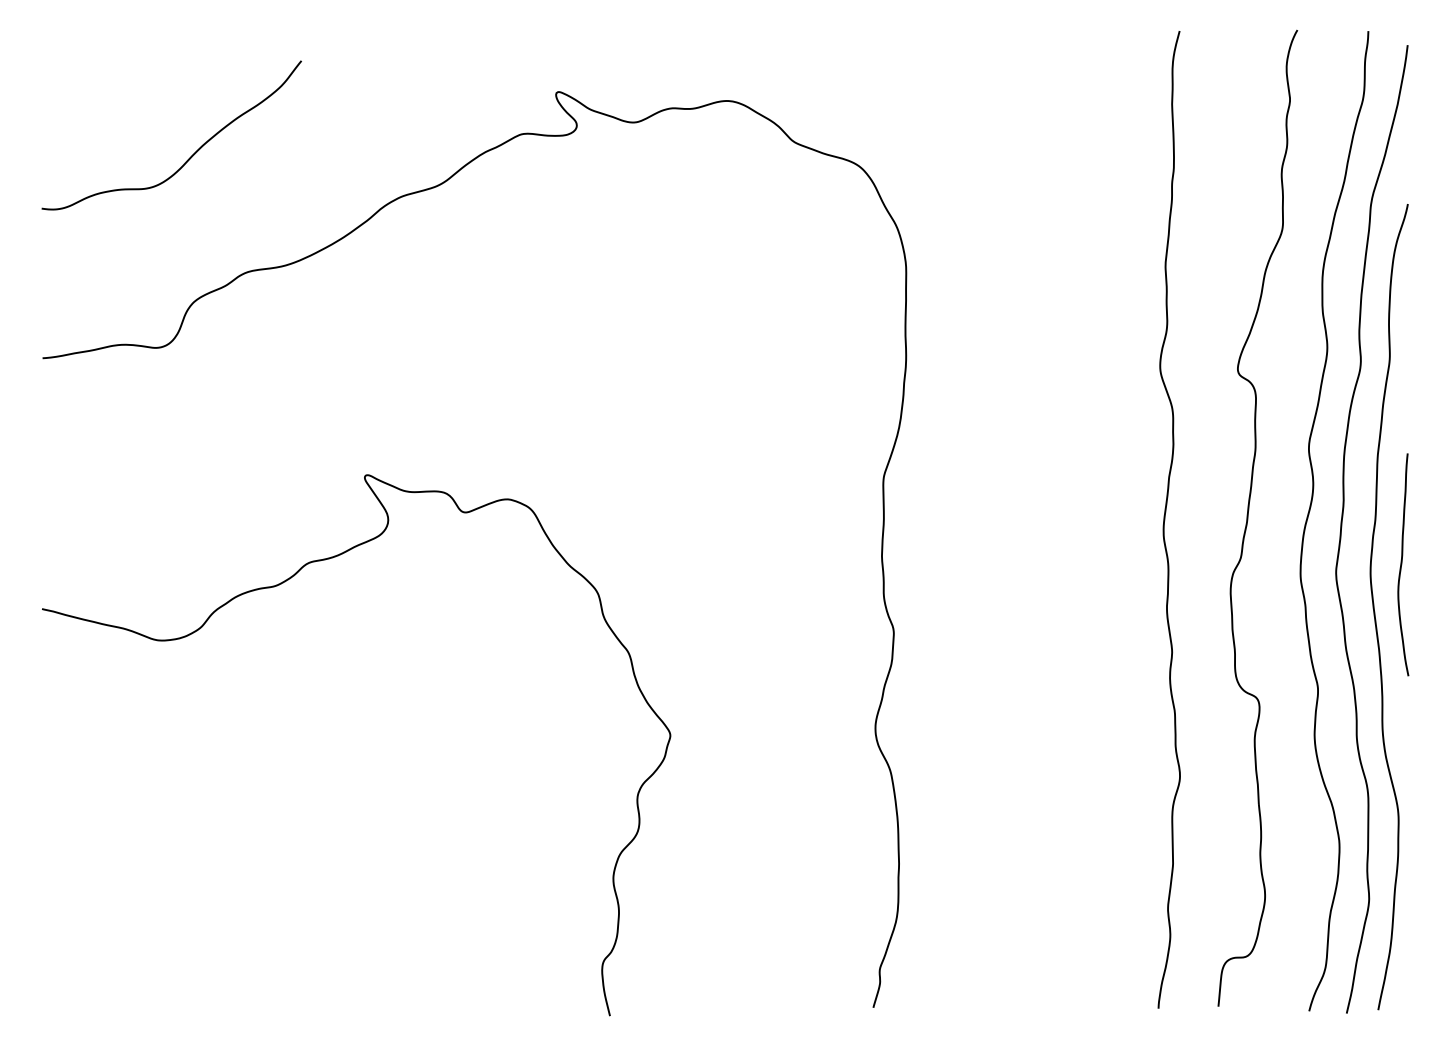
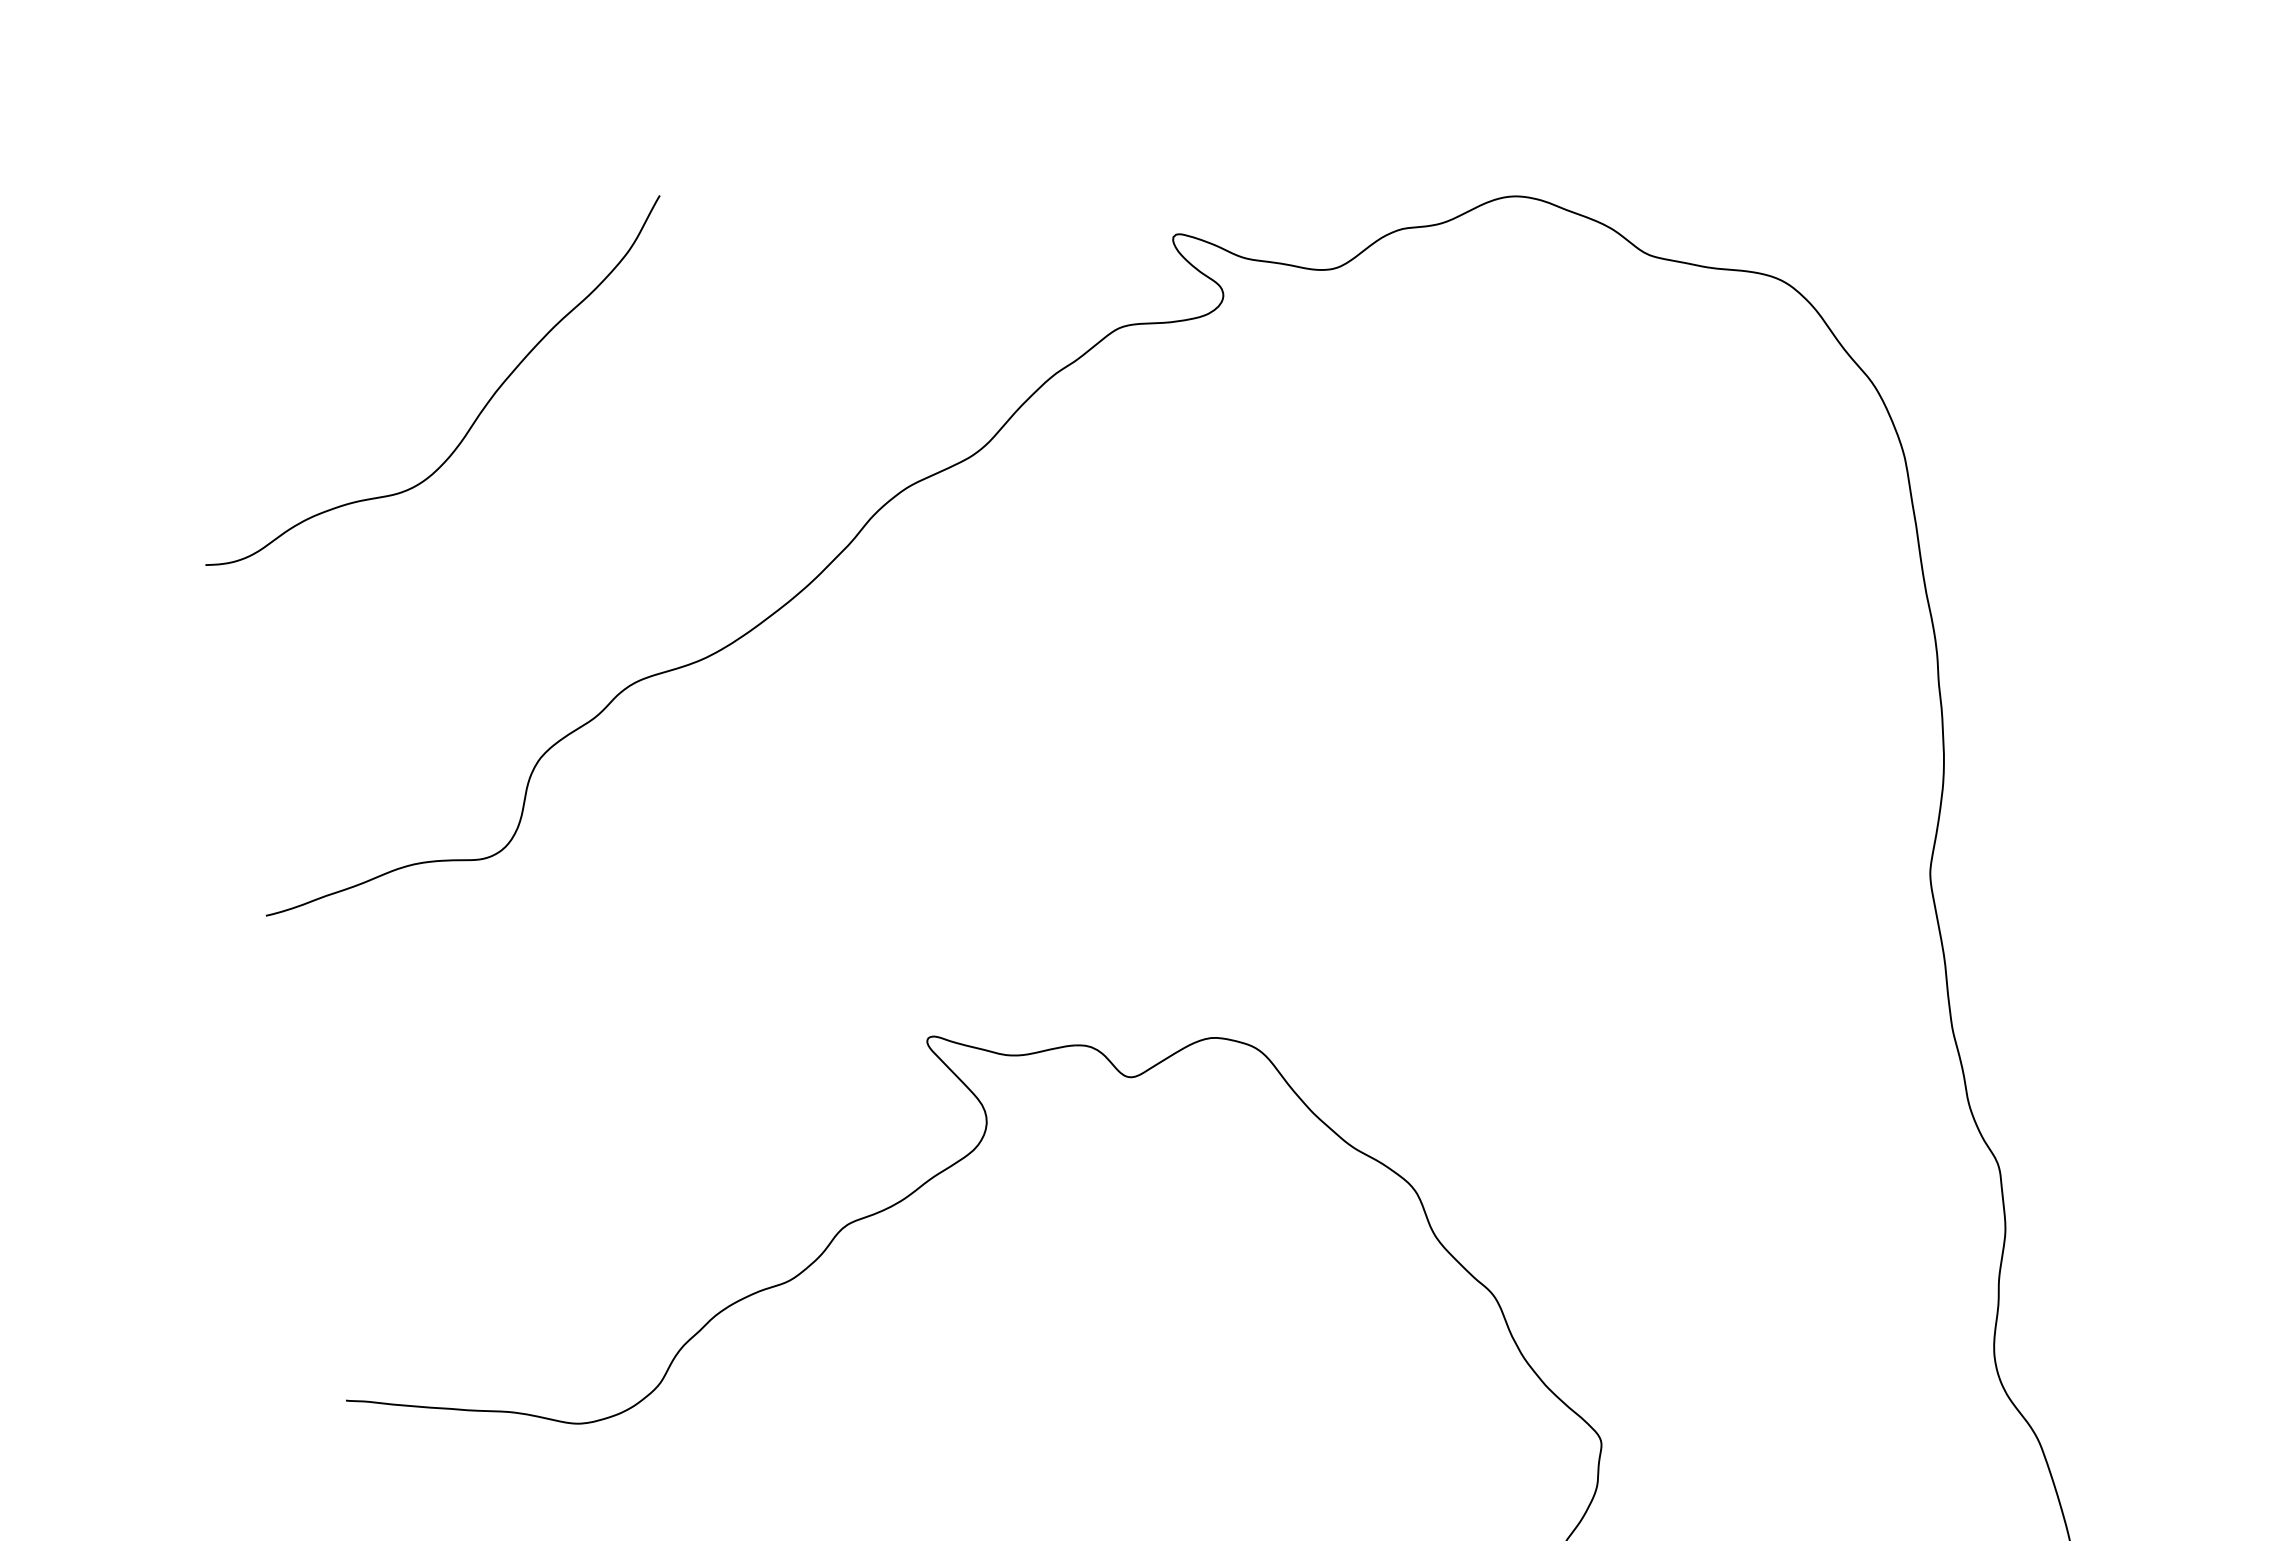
curve: (191, 155) -> (477, 413), moved

